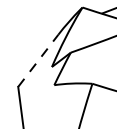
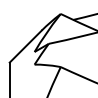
line: (37, 60) -> (25, 46), dashed -> solid

